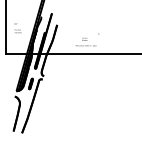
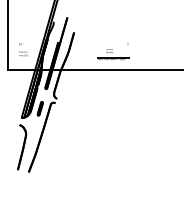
text: (17, 28) -> (23, 49), moved
line: (87, 44) -> (113, 57), added

